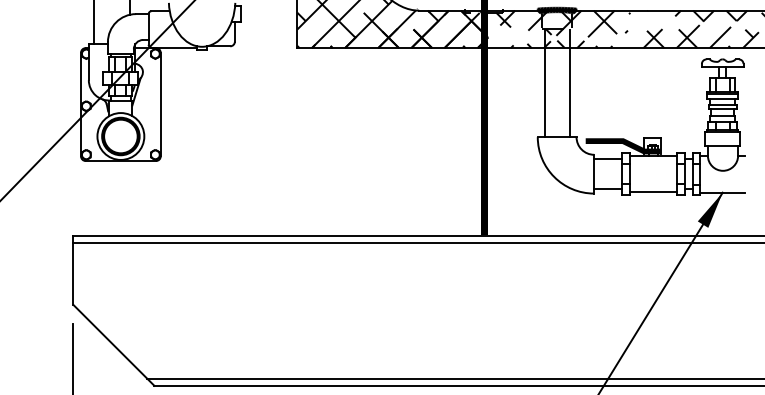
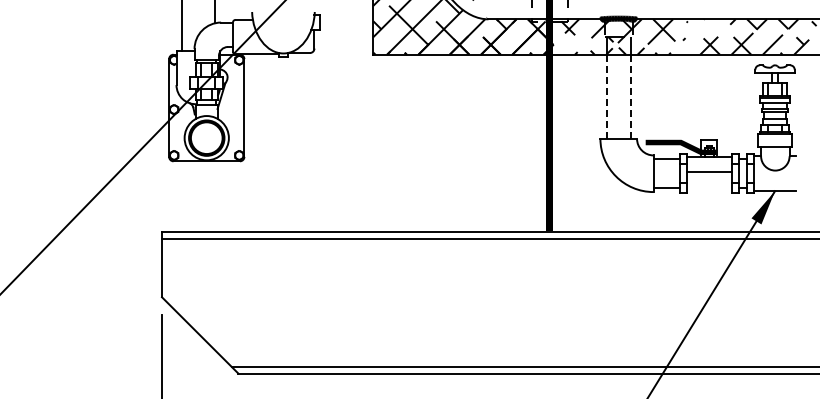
line: (544, 92) -> (606, 96), solid -> dashed
line: (569, 92) -> (630, 96), solid -> dashed
line: (653, 191) -> (709, 171), moved

